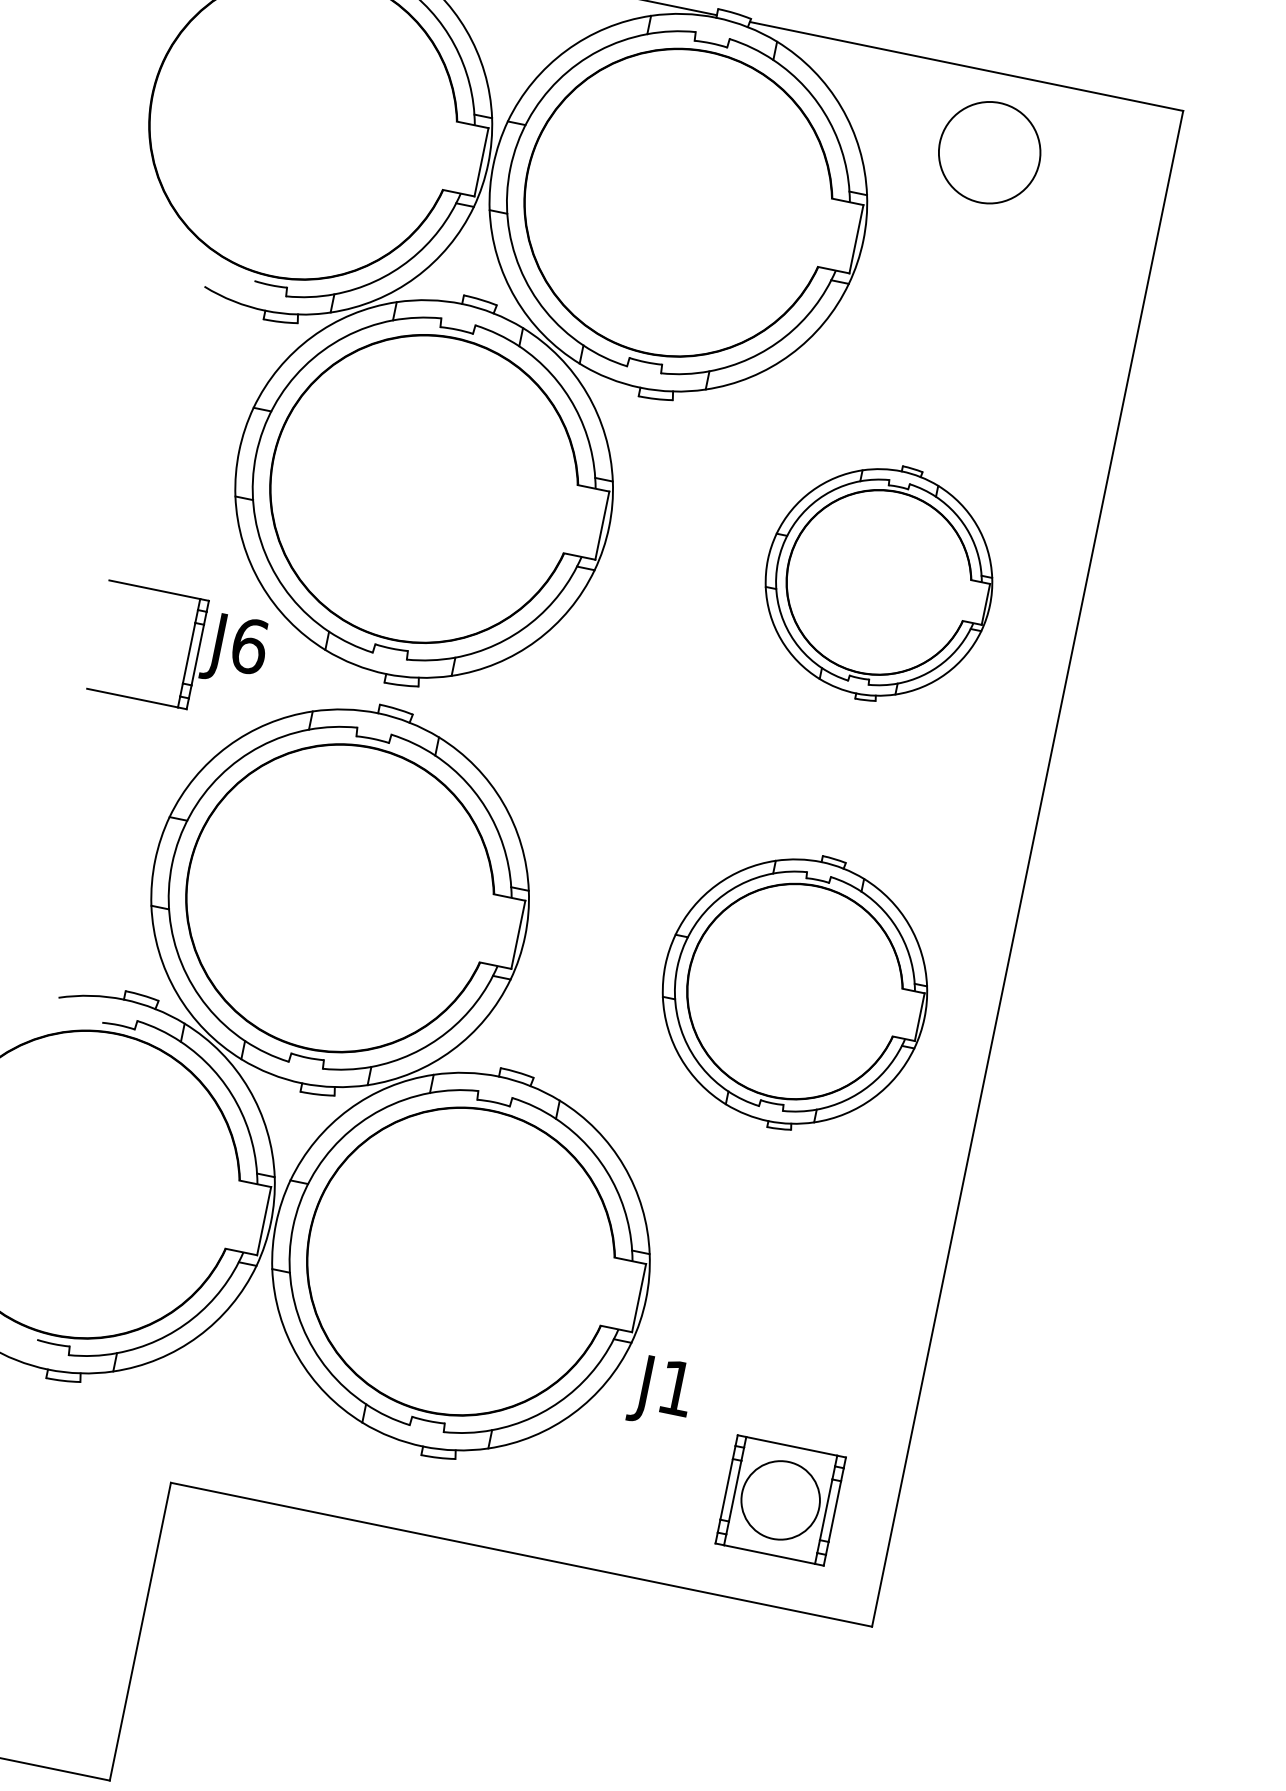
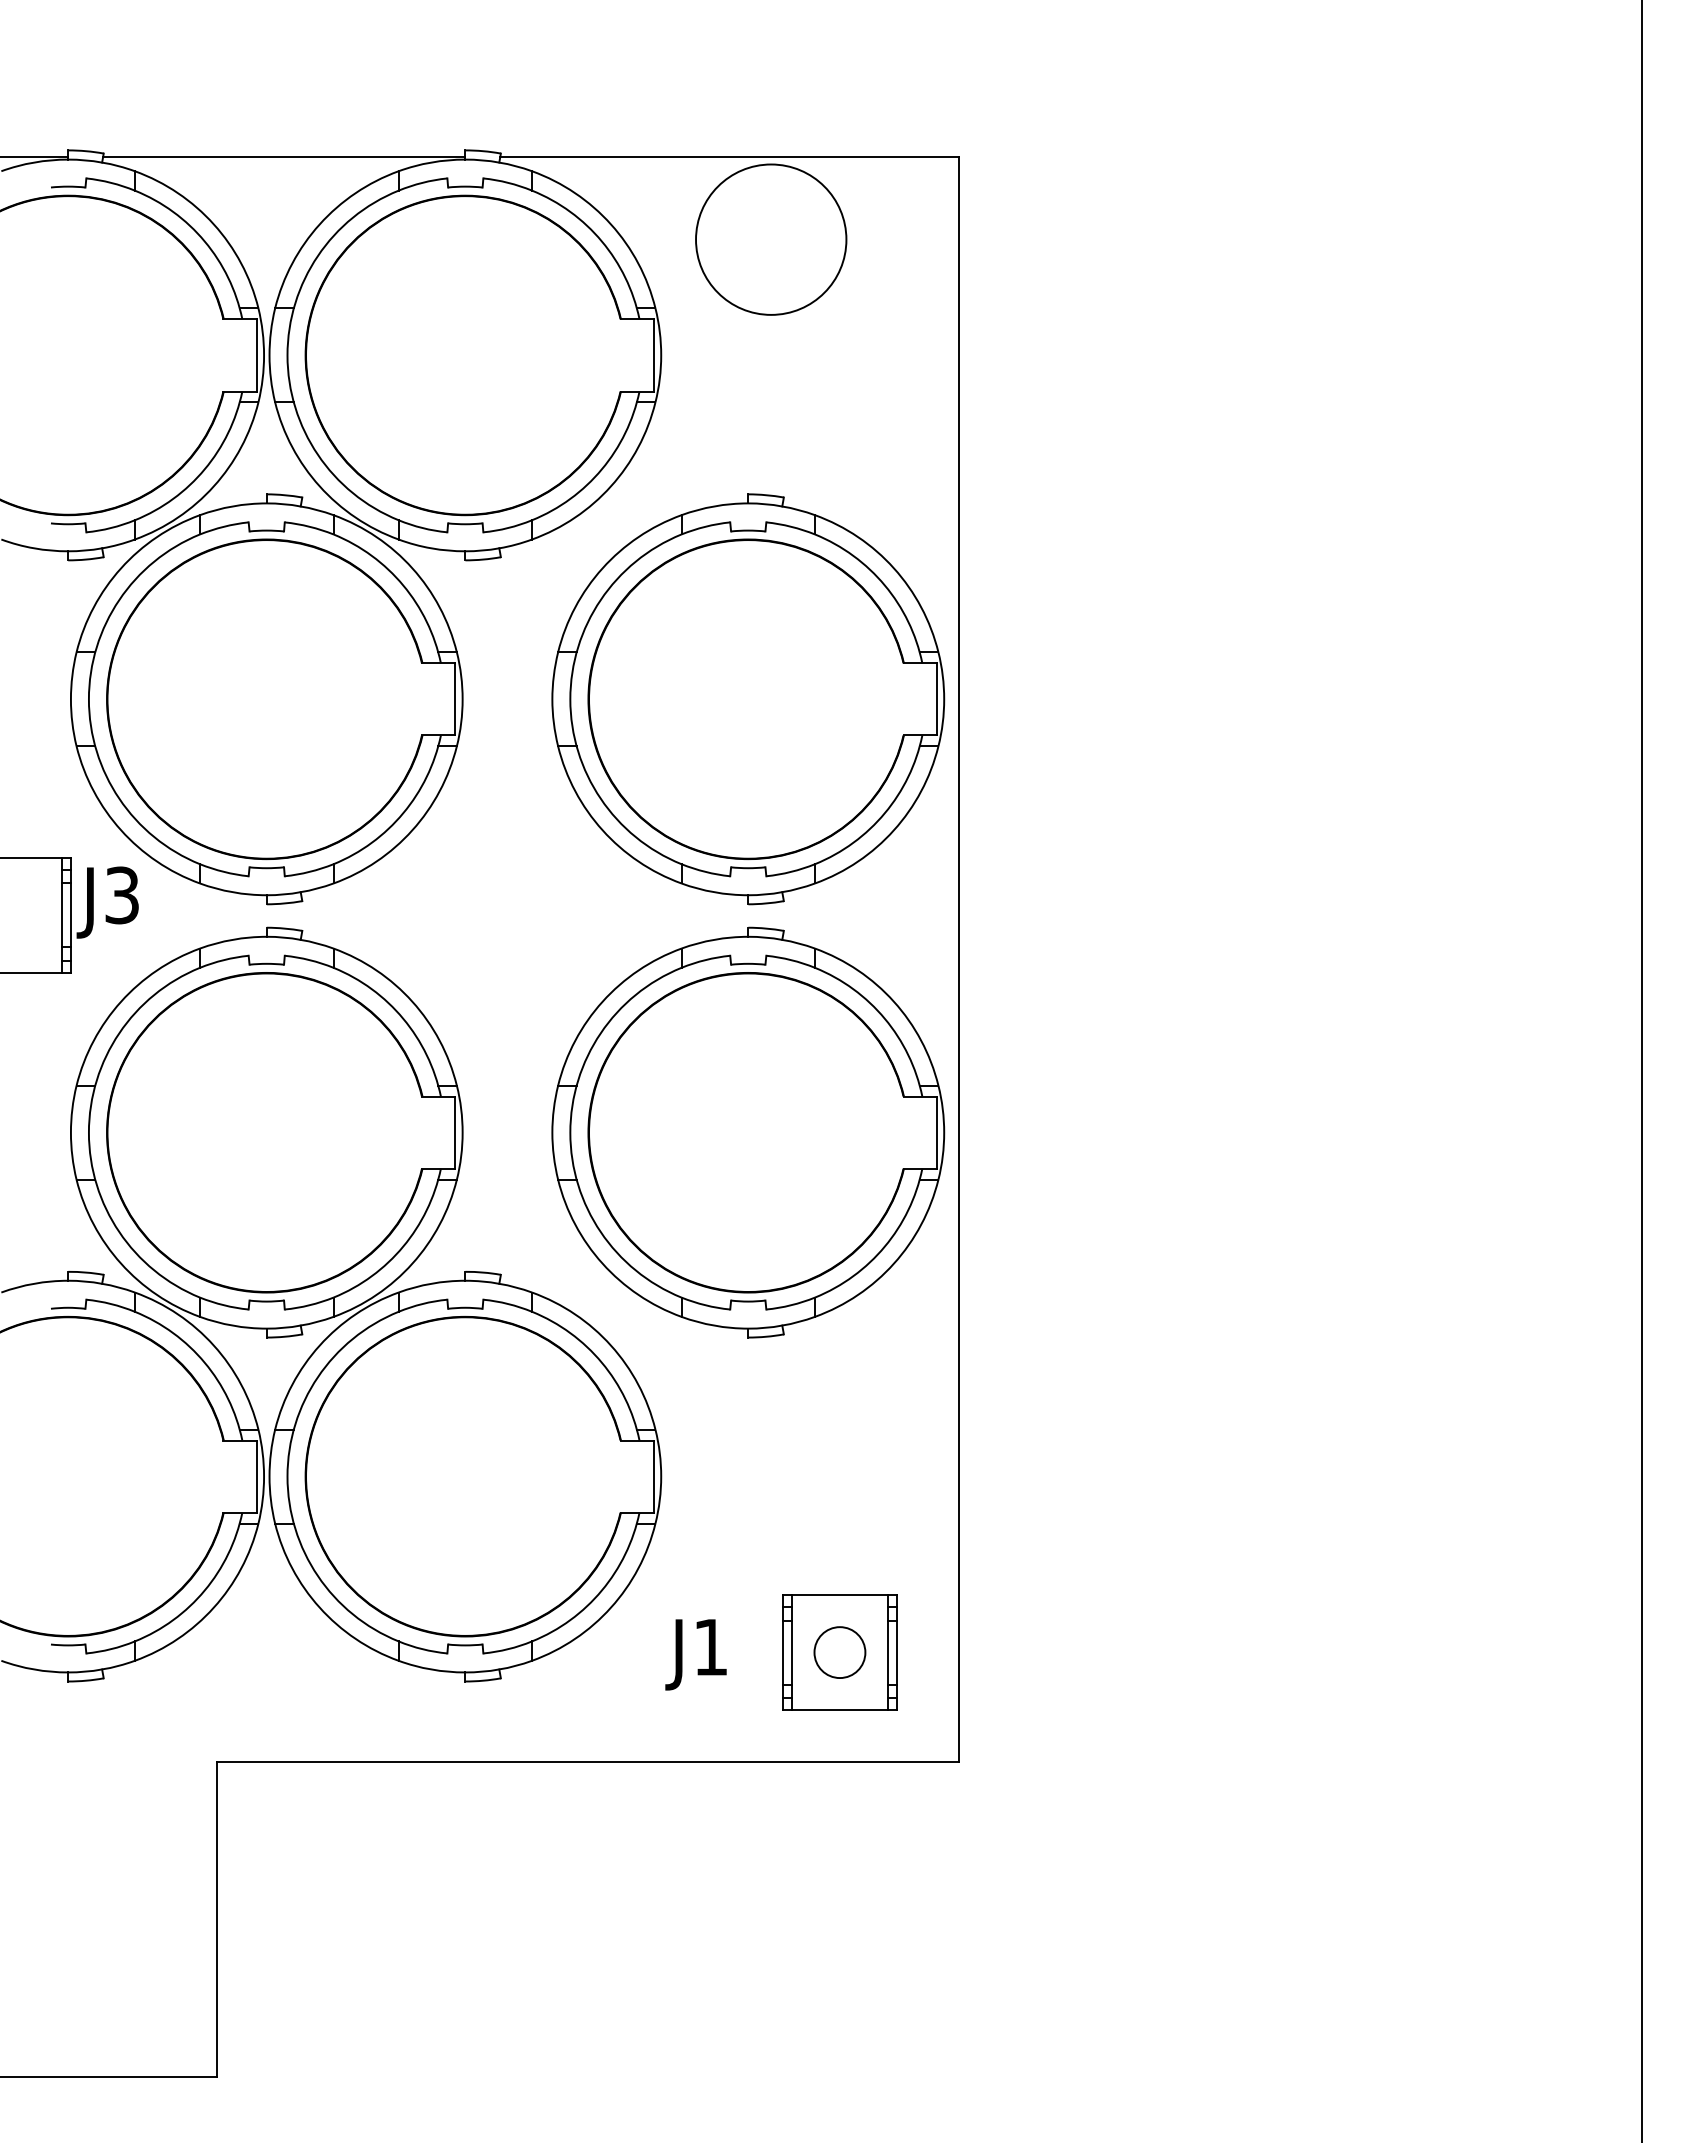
circle: (989, 152) -> (771, 239), size x1.43
part: (879, 582) -> (748, 699), size x1.67
text: (249, 646) -> (122, 895), J6 -> J3
part: (795, 991) -> (748, 1132), size x1.43
text: (660, 1392) -> (695, 1654), moved
circle: (780, 1500) -> (839, 1652), size x0.62

